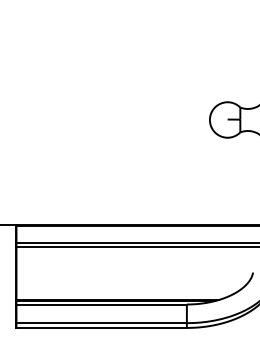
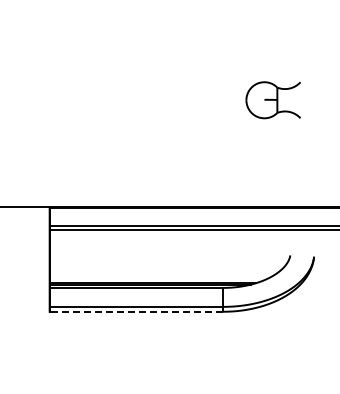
line: (101, 327) -> (136, 311), solid -> dashed

